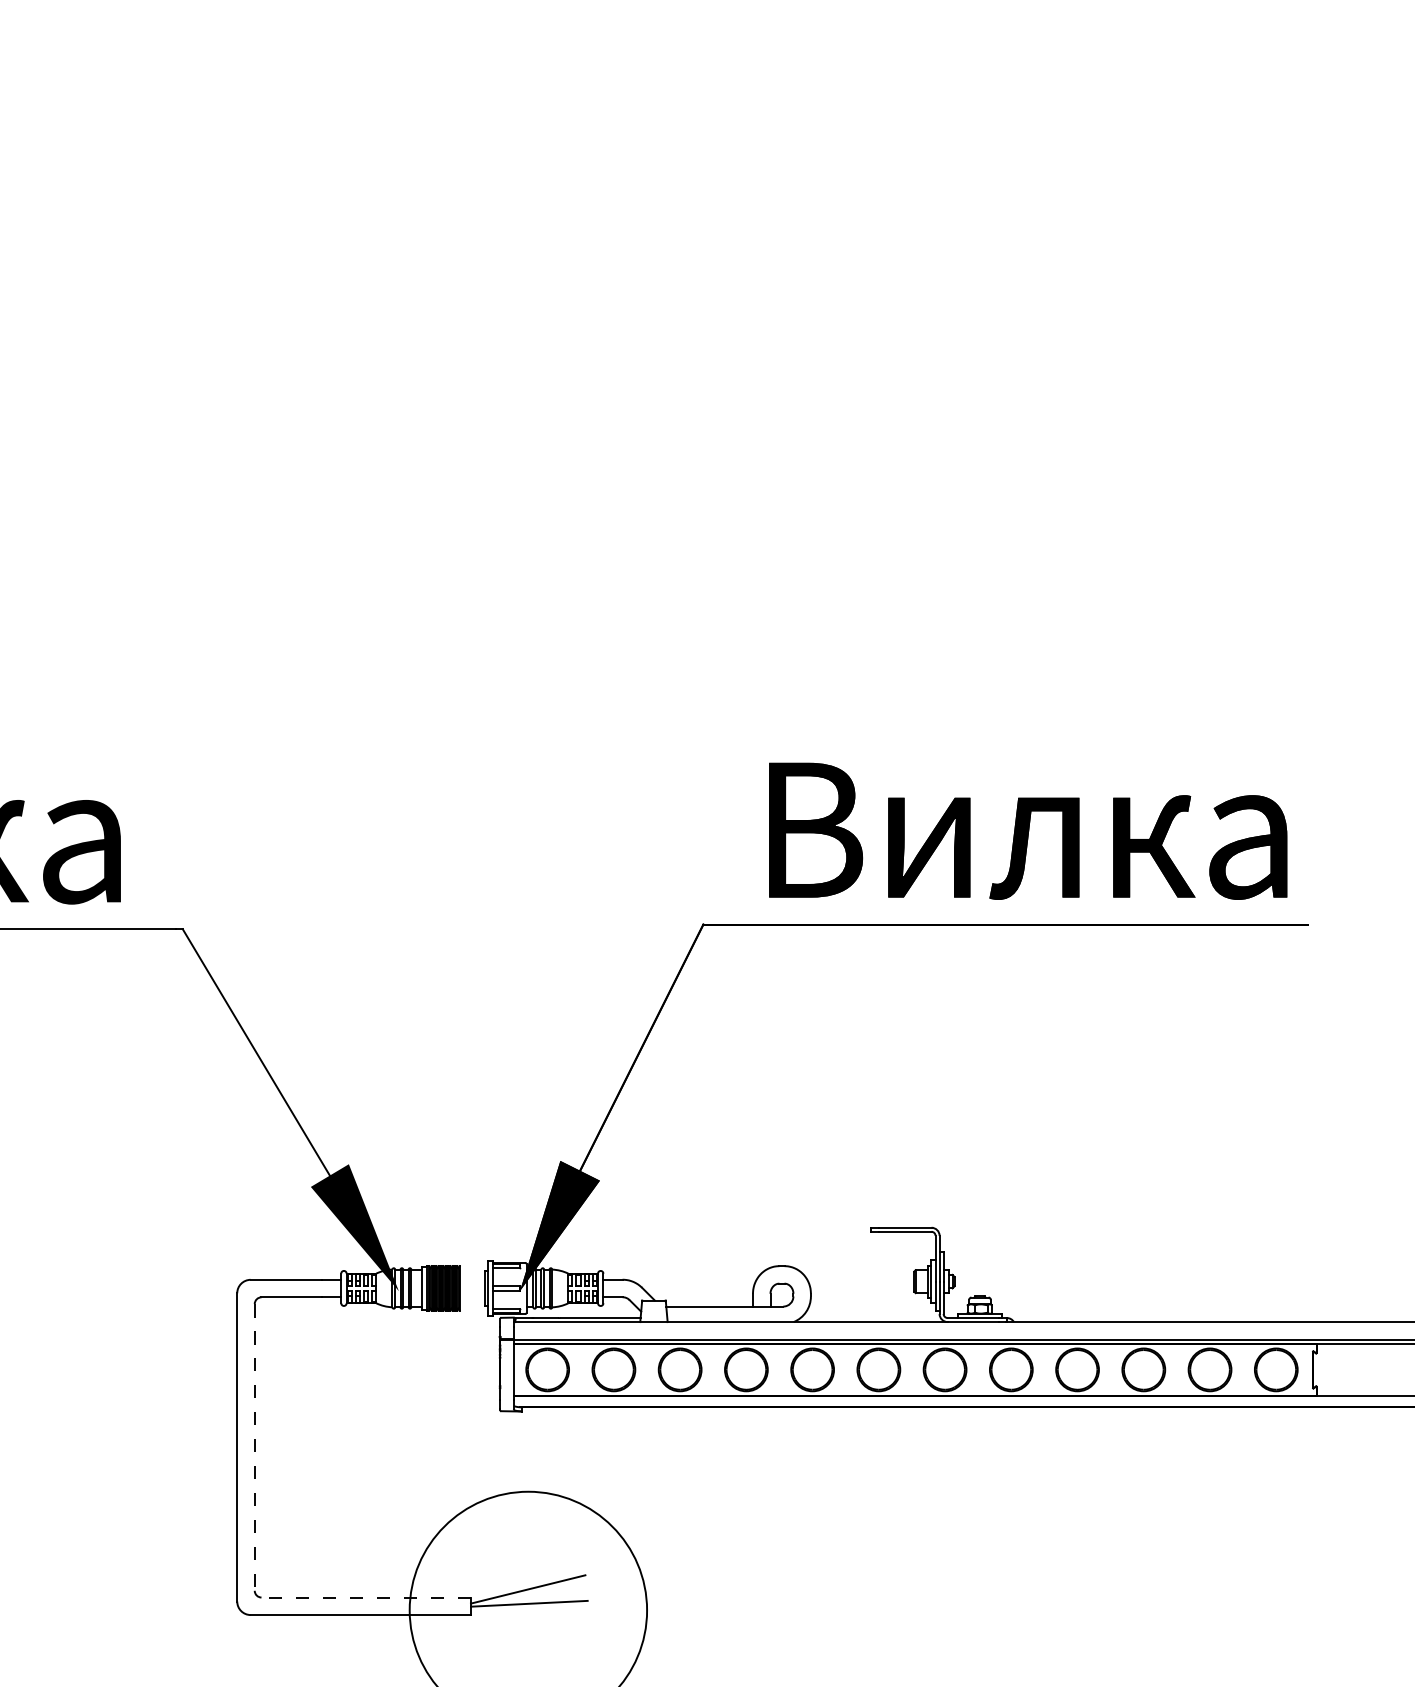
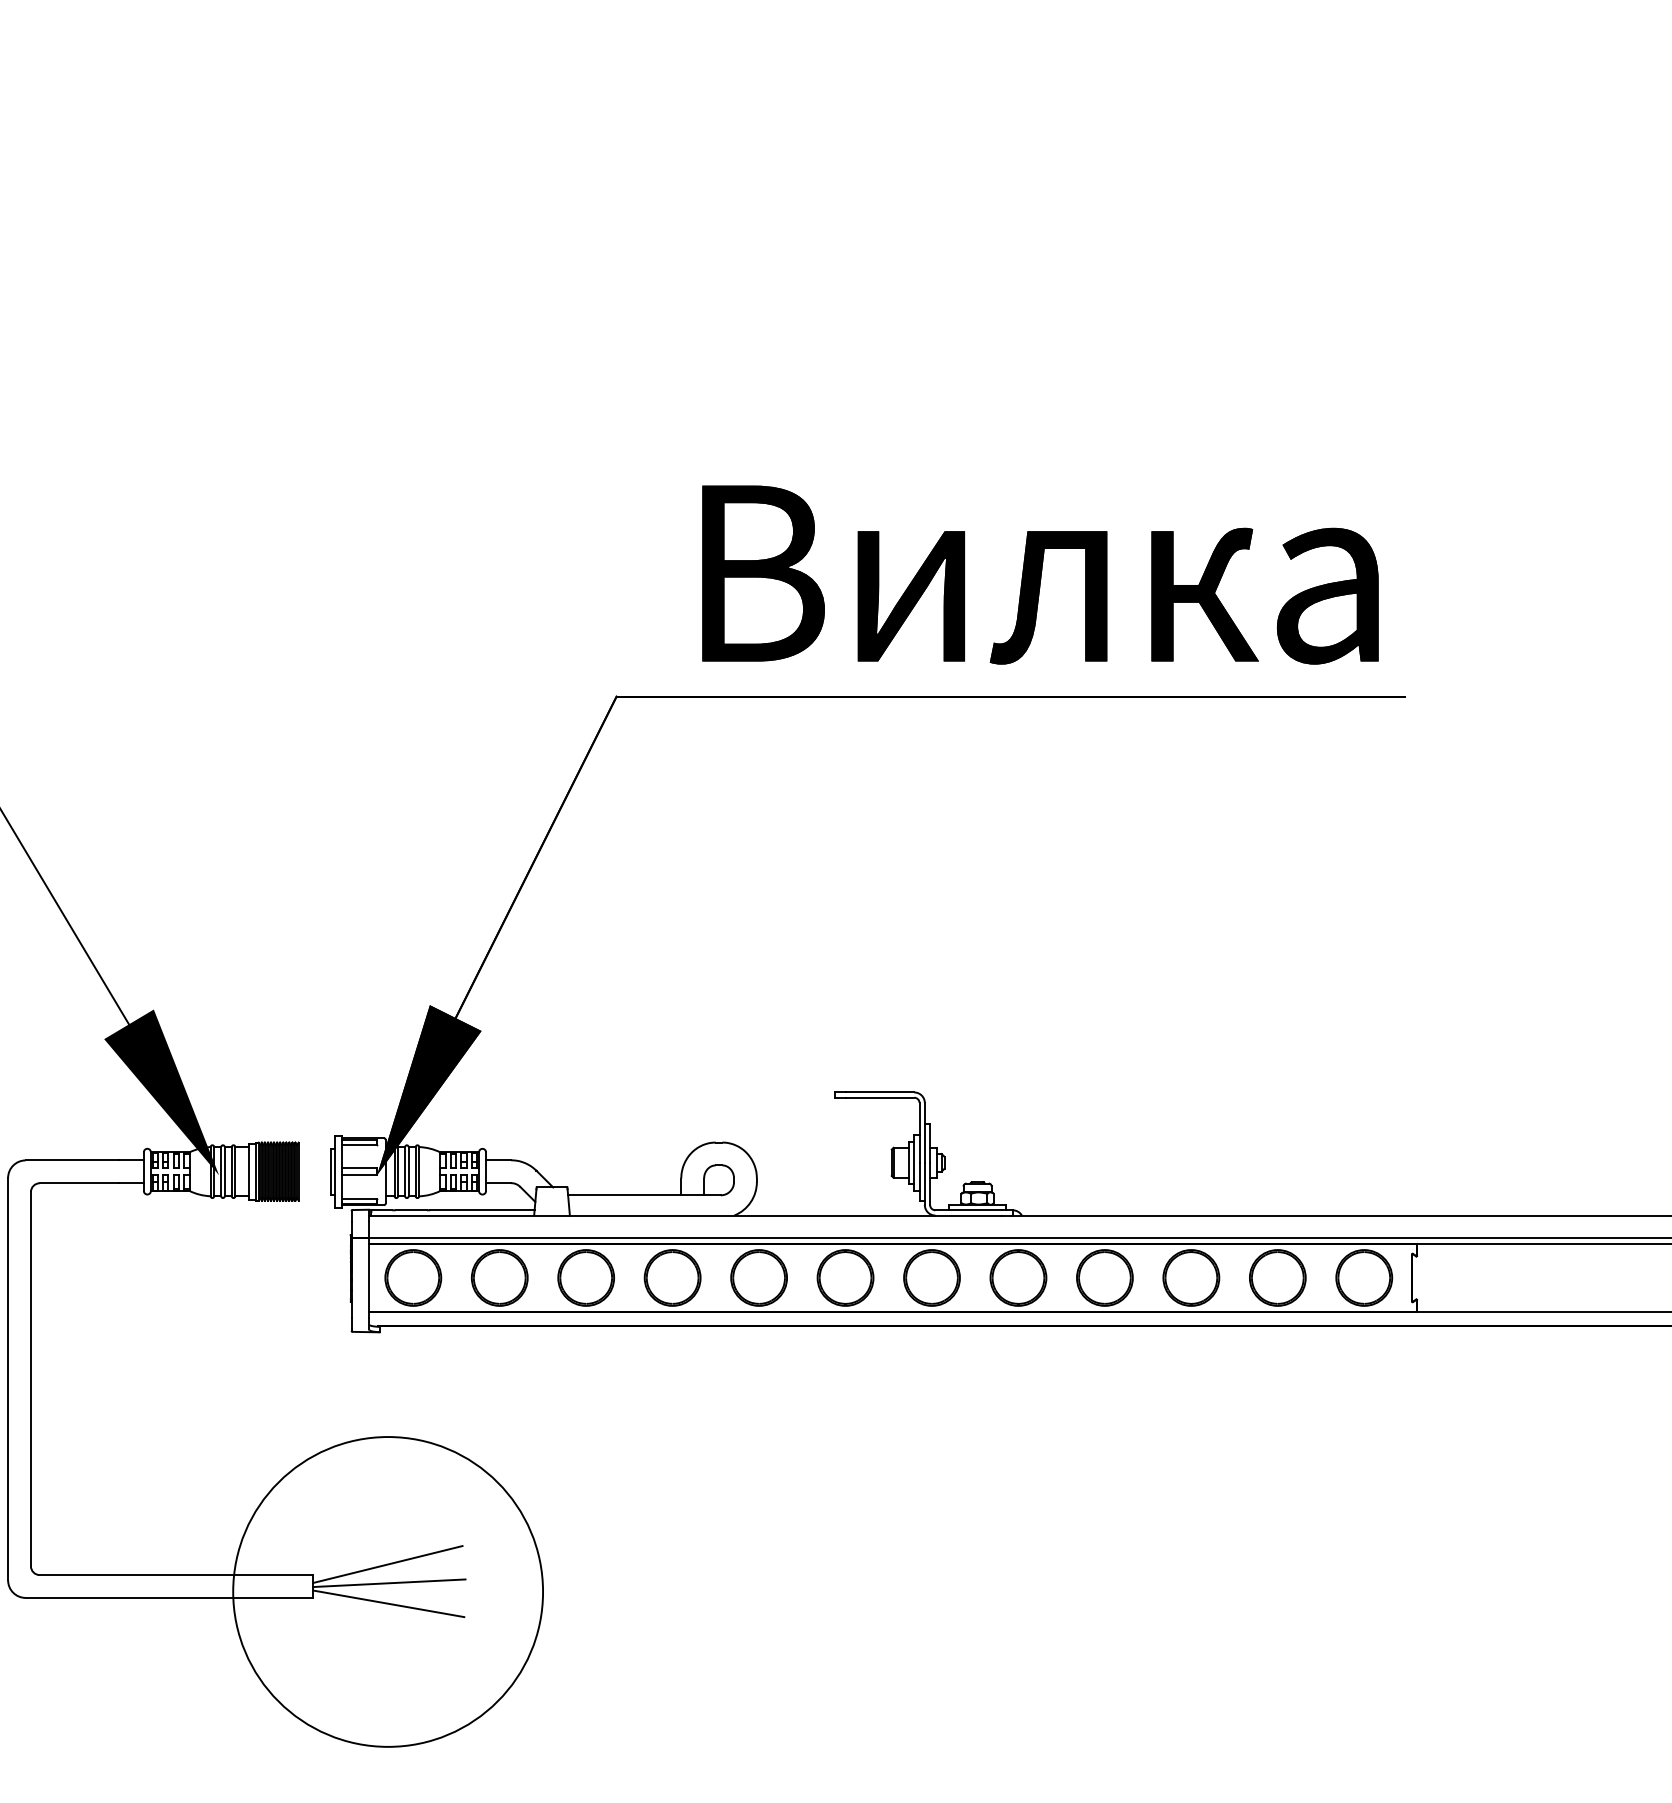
line: (254, 1447) -> (30, 1379), dashed -> solid
line: (366, 1597) -> (176, 1575), dashed -> solid
line: (528, 1619) -> (388, 1603), added

